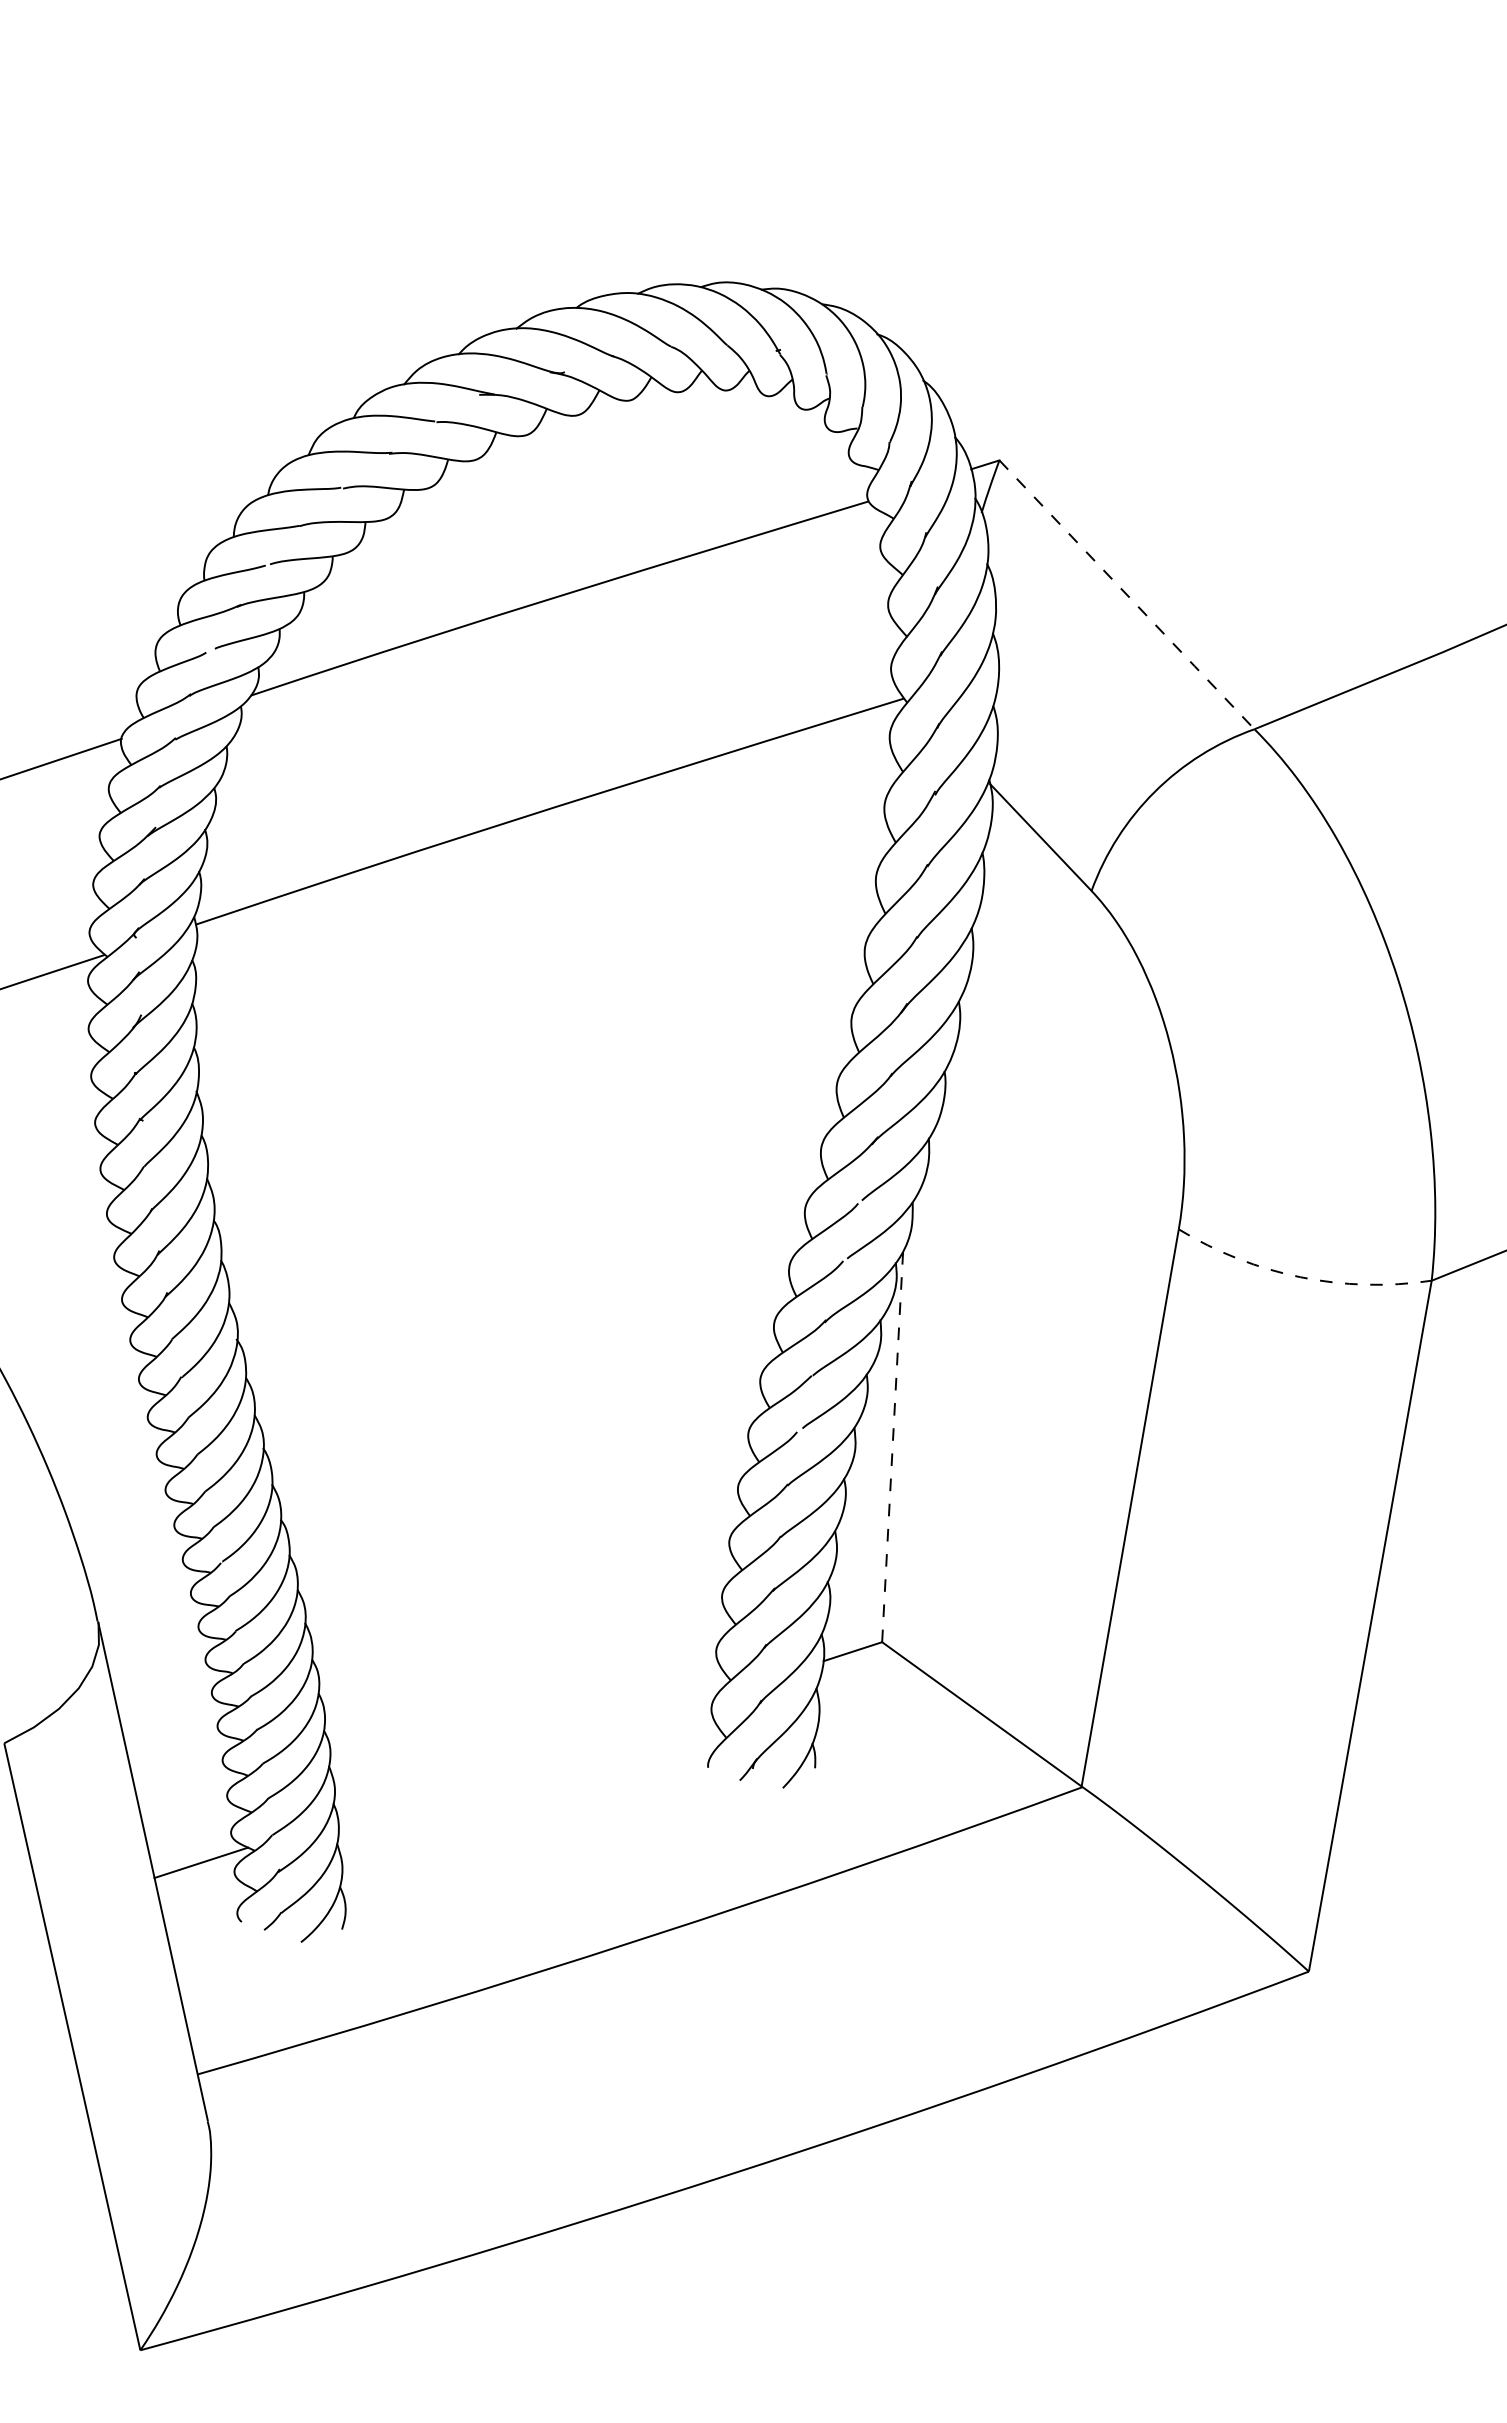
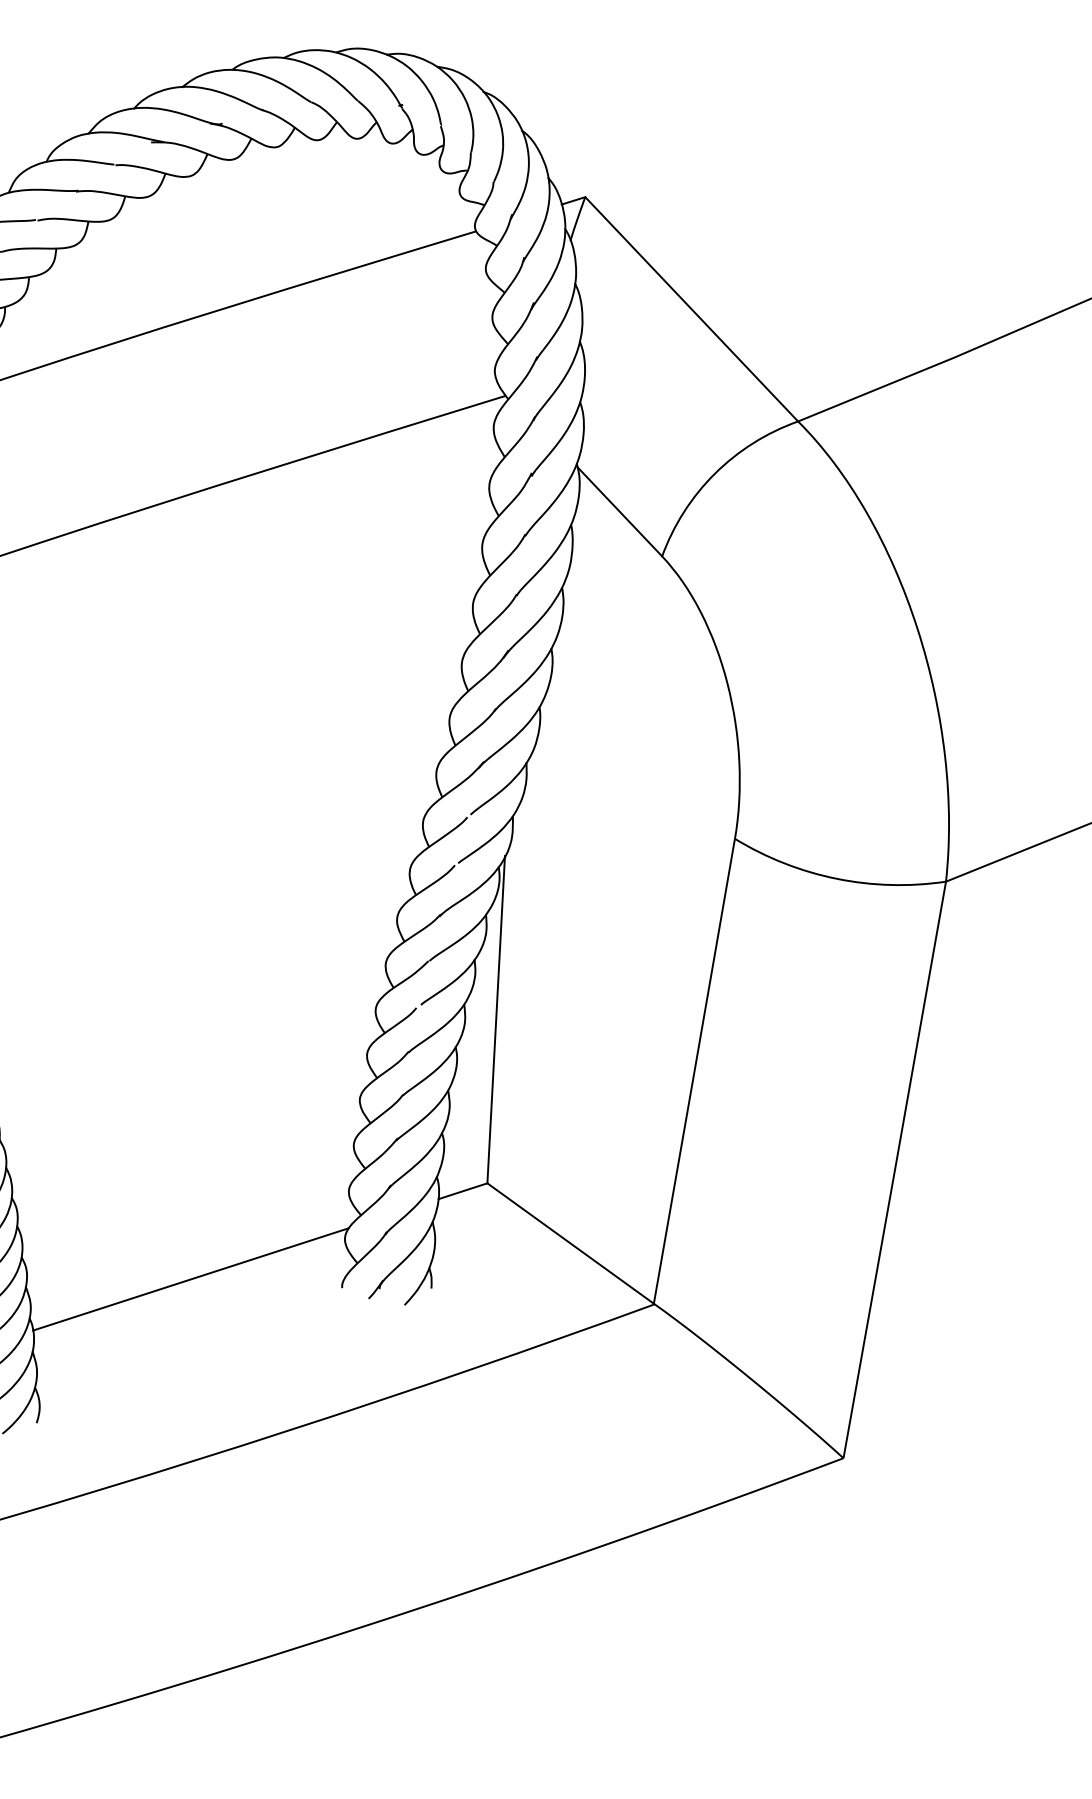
line: (1127, 595) -> (692, 309), dashed -> solid
arc: (1300, 1277) -> (836, 878), dashed -> solid
line: (892, 1445) -> (496, 1019), dashed -> solid
line: (526, 1756) -> (190, 1278), added

